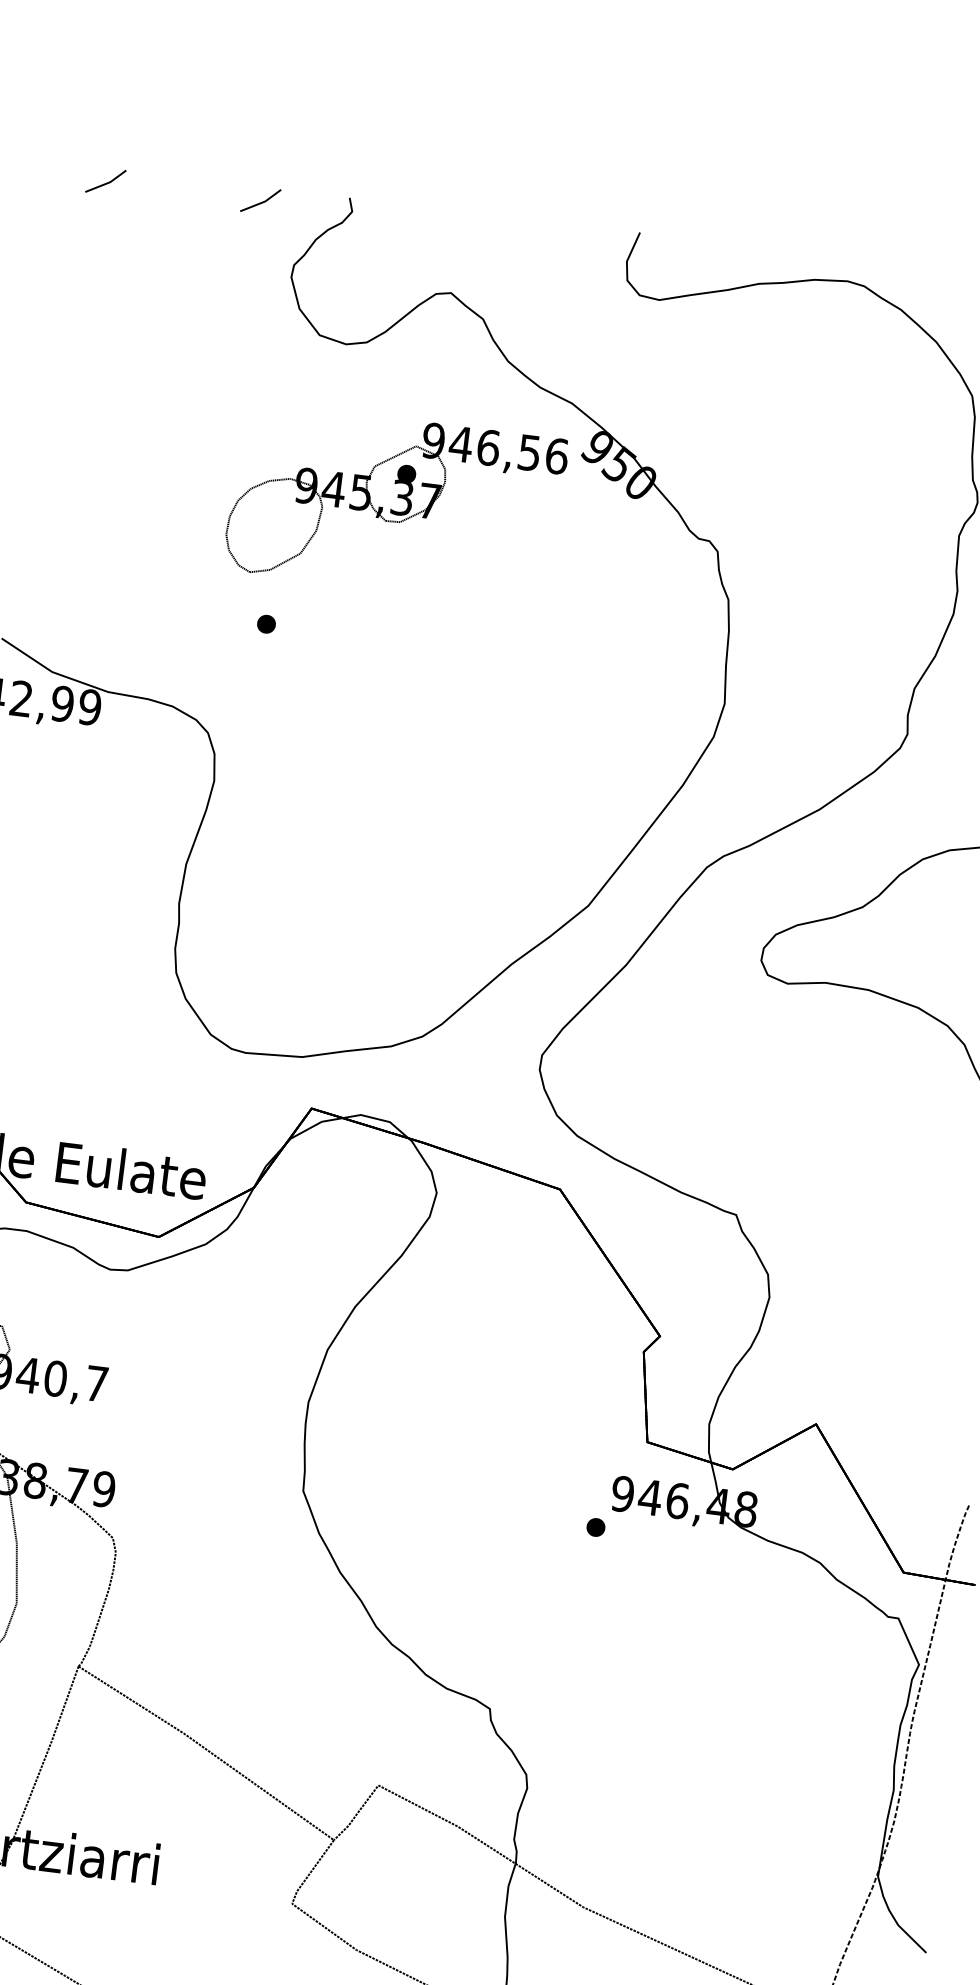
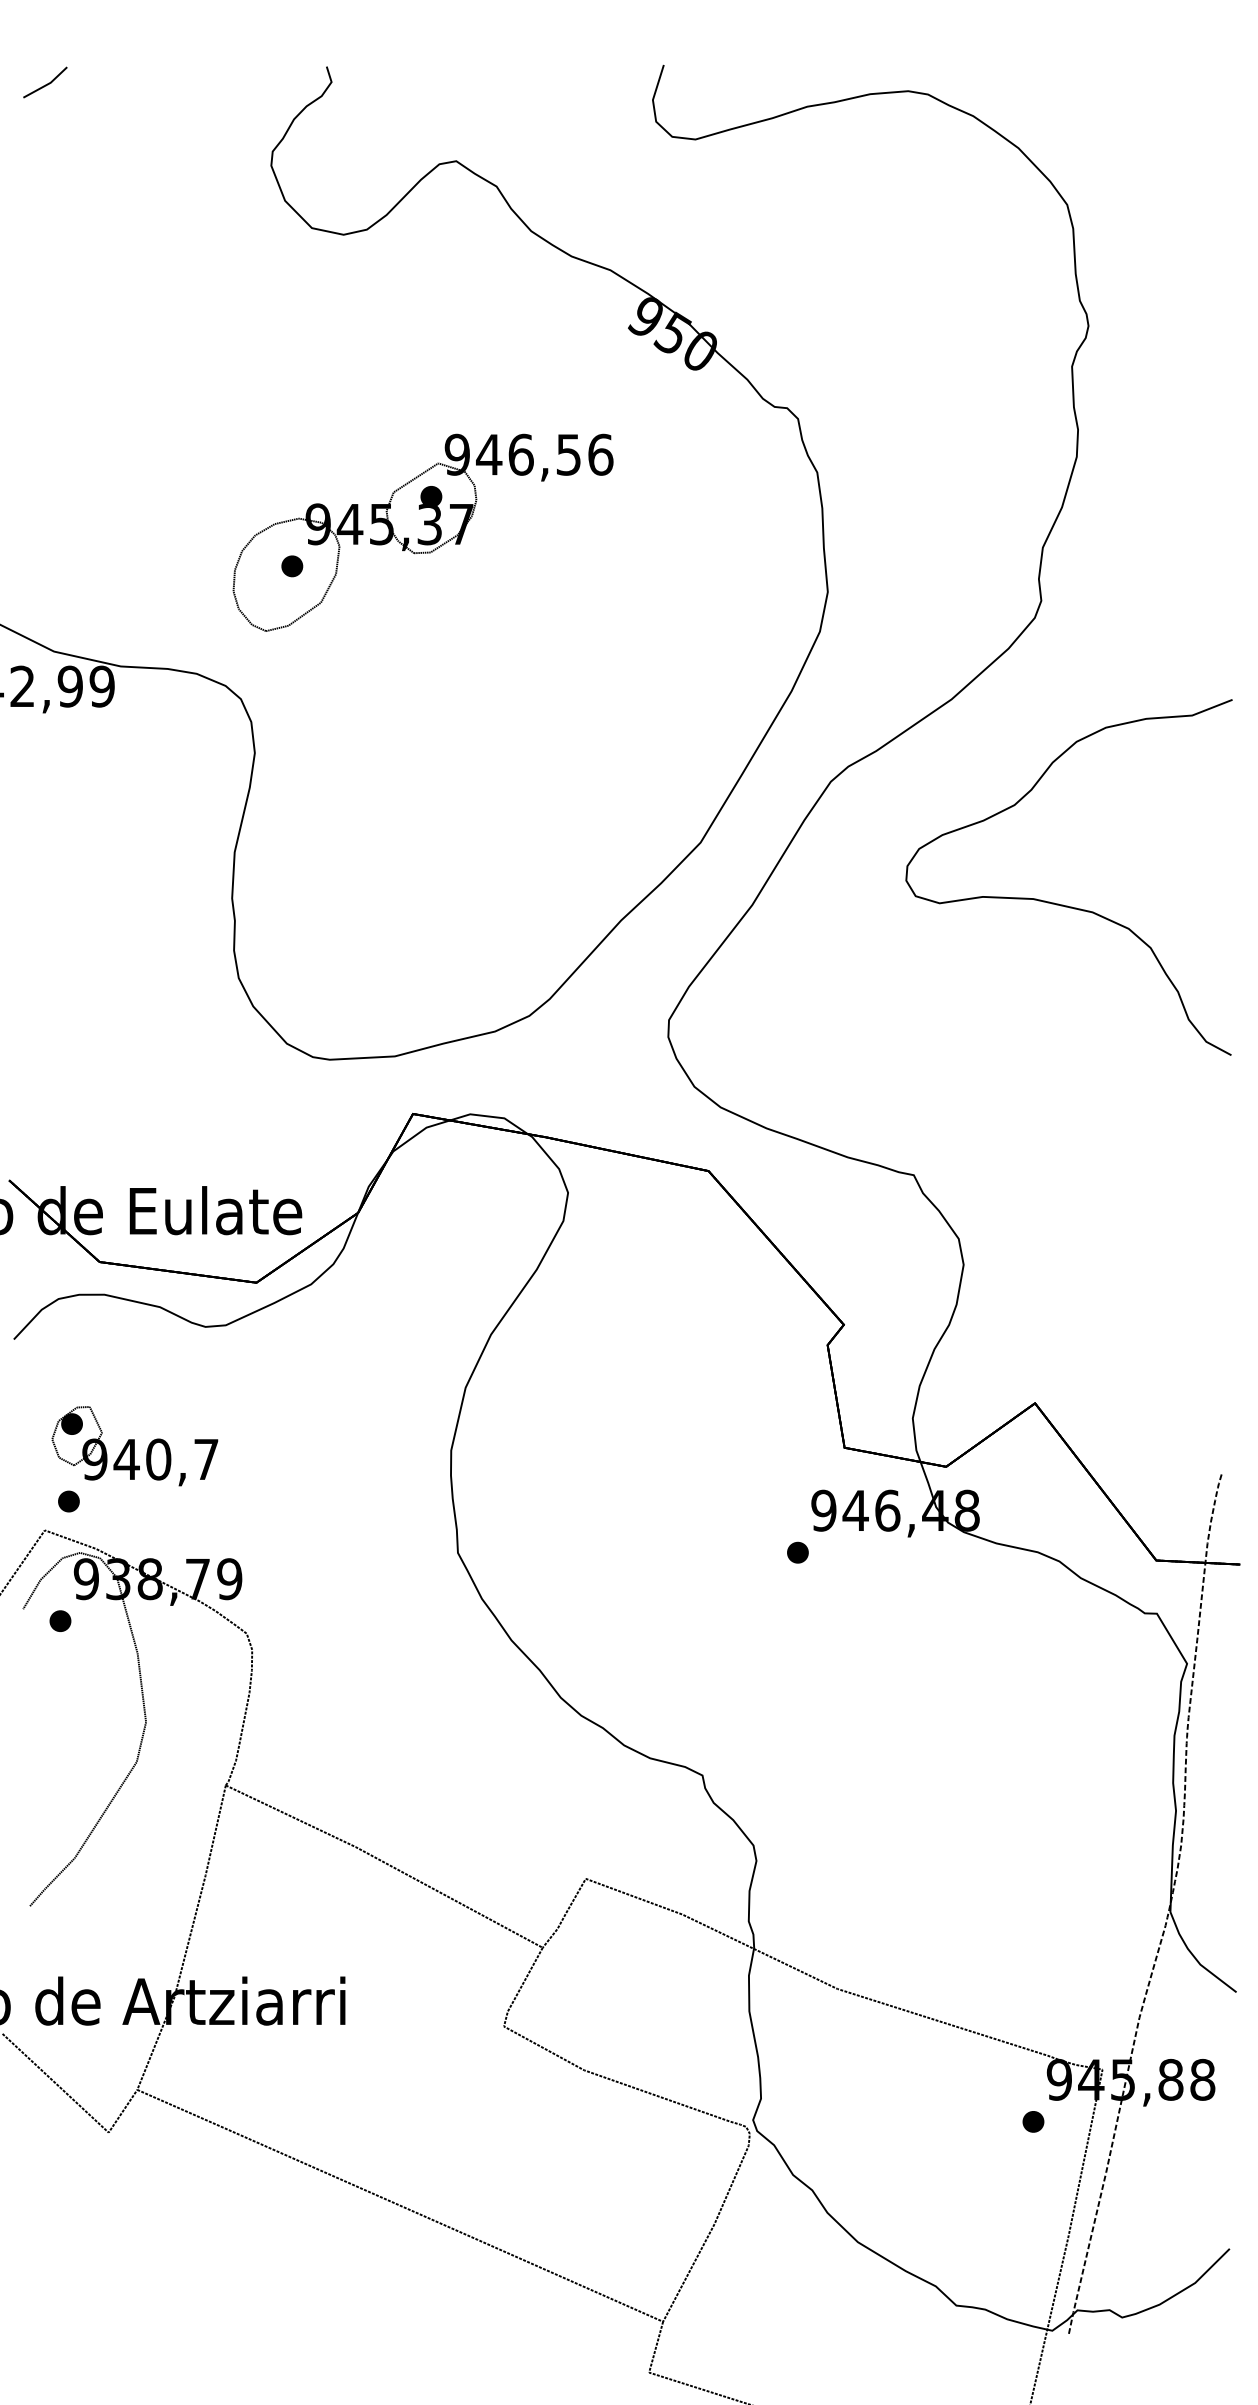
line: (260, 202) -> (225, 84), removed
part: (395, 504) -> (422, 532), moved

